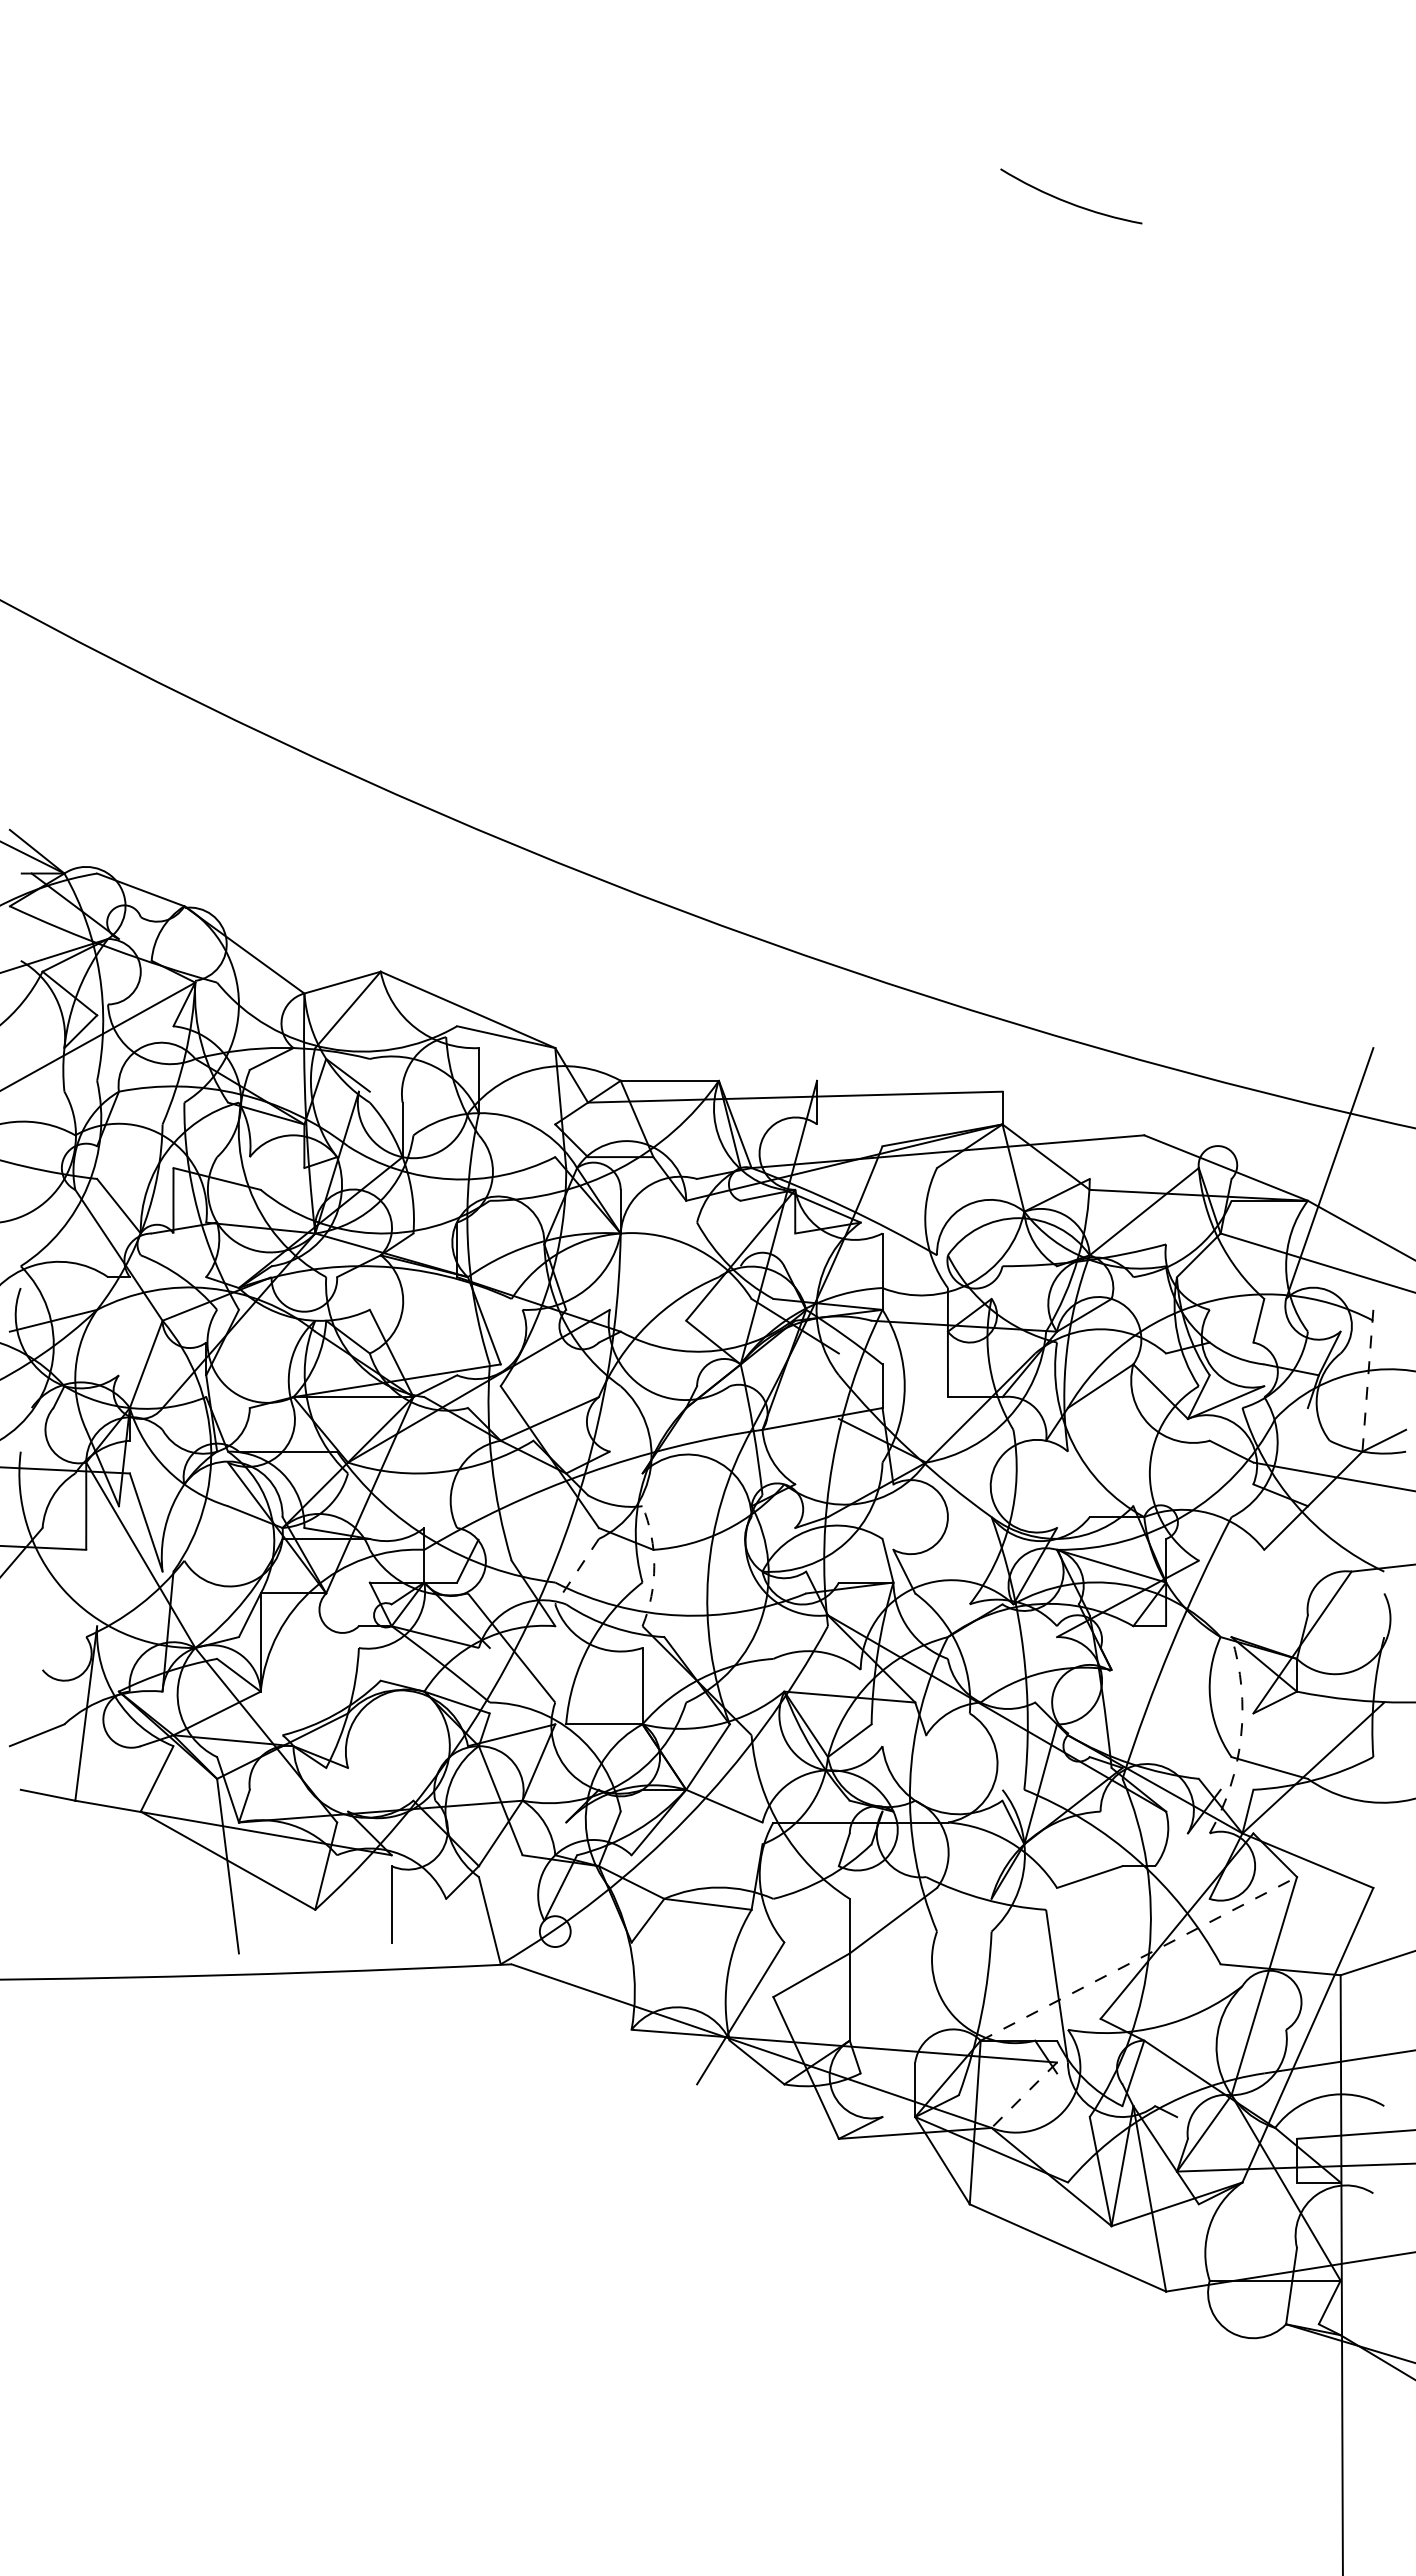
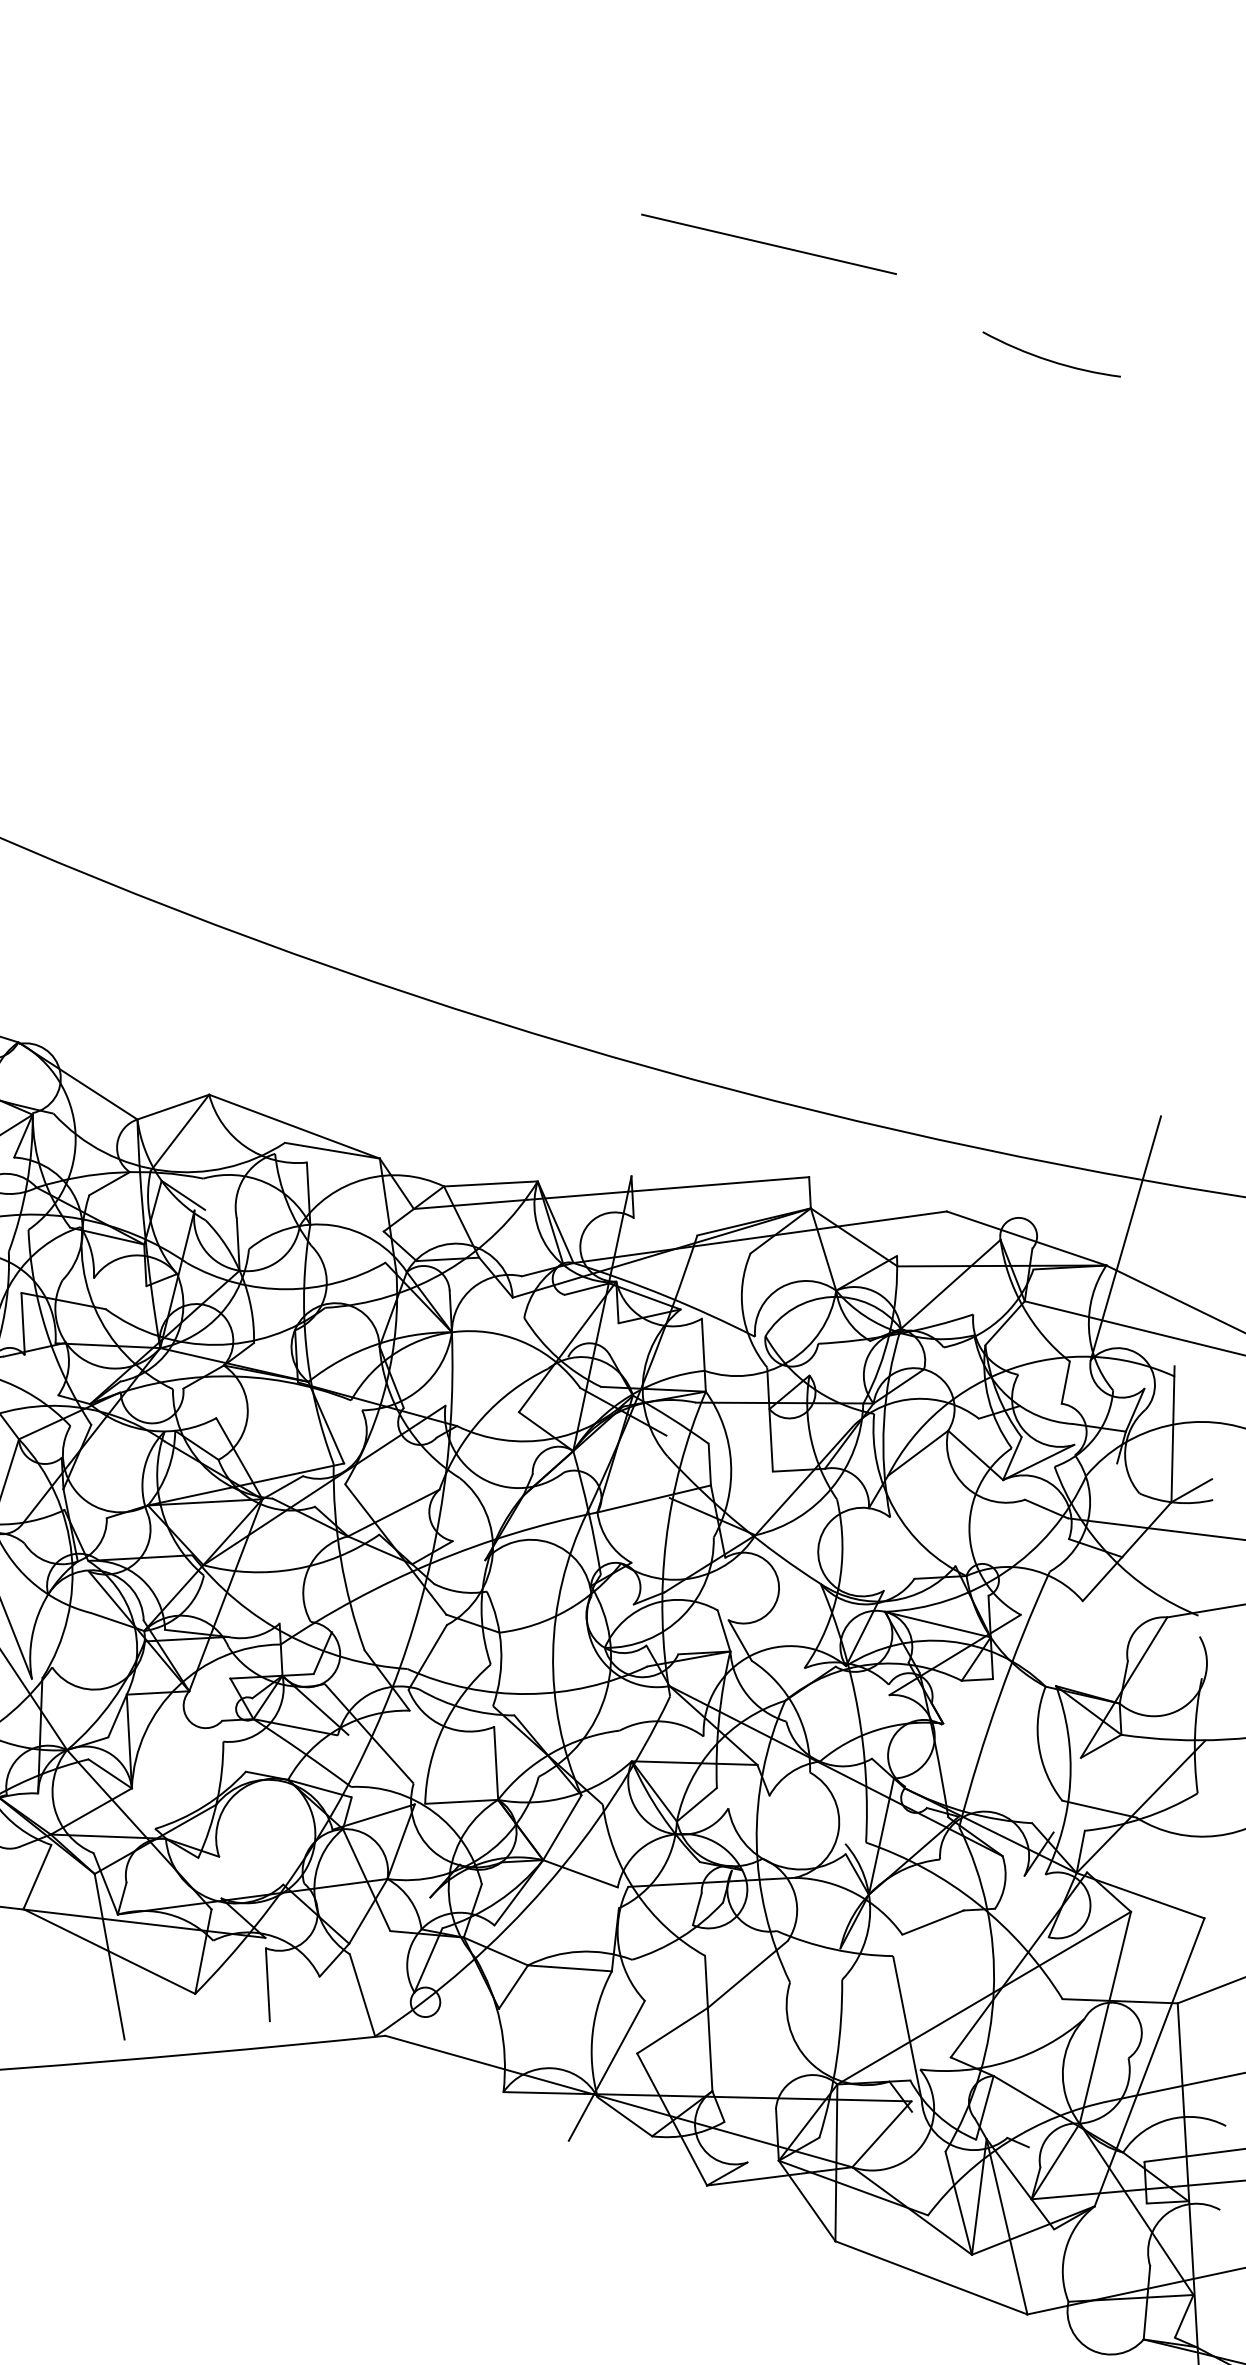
line: (1013, 115) -> (769, 244), added
arc: (1068, 201) -> (1049, 359), moved
line: (1367, 1381) -> (1172, 1435), dashed -> solid
arc: (654, 1566) -> (501, 1648), dashed -> solid
line: (576, 1572) -> (427, 1658), dashed -> solid
arc: (1240, 1737) -> (1069, 1781), dashed -> solid
line: (1139, 1958) -> (984, 1997), dashed -> solid
line: (1023, 2095) -> (881, 2134), dashed -> solid

